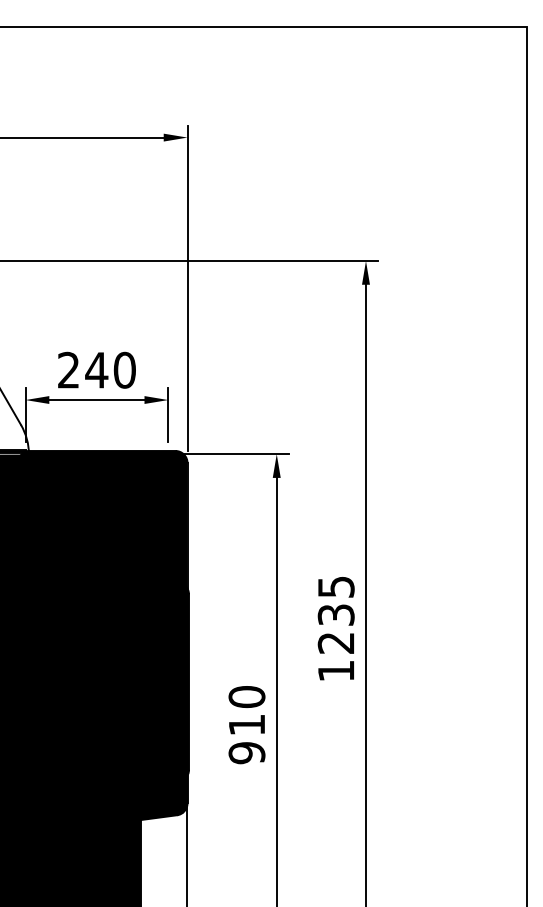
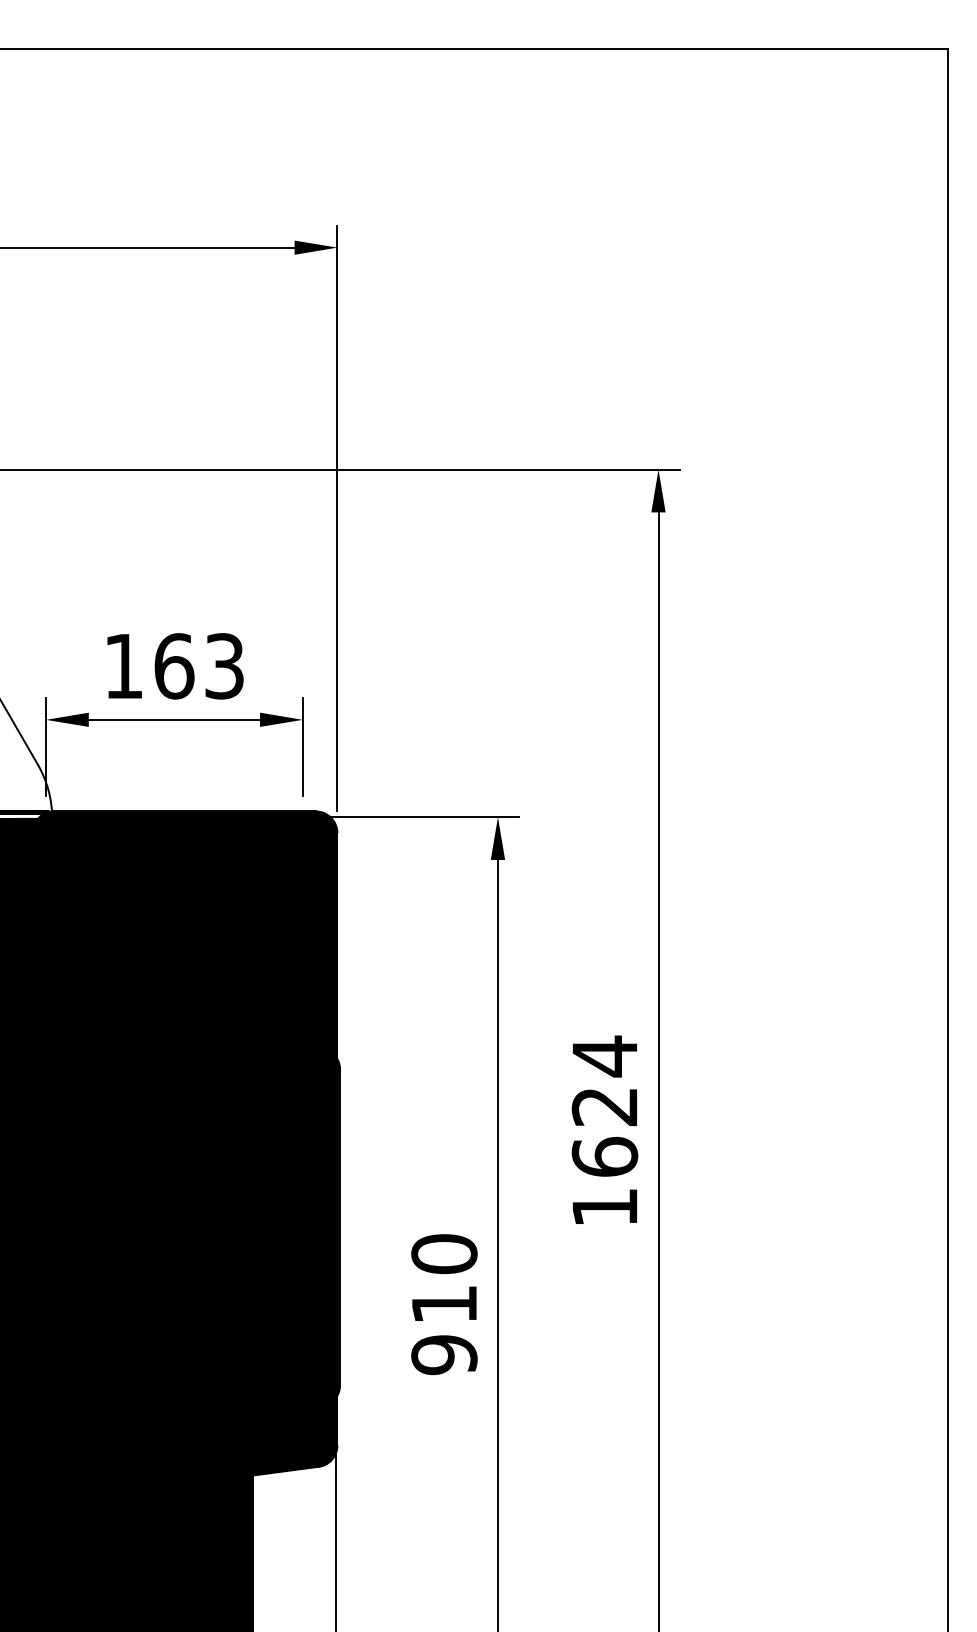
text: (96, 369) -> (173, 664), 240 -> 163
text: (335, 614) -> (603, 1105), 1235 -> 1624

